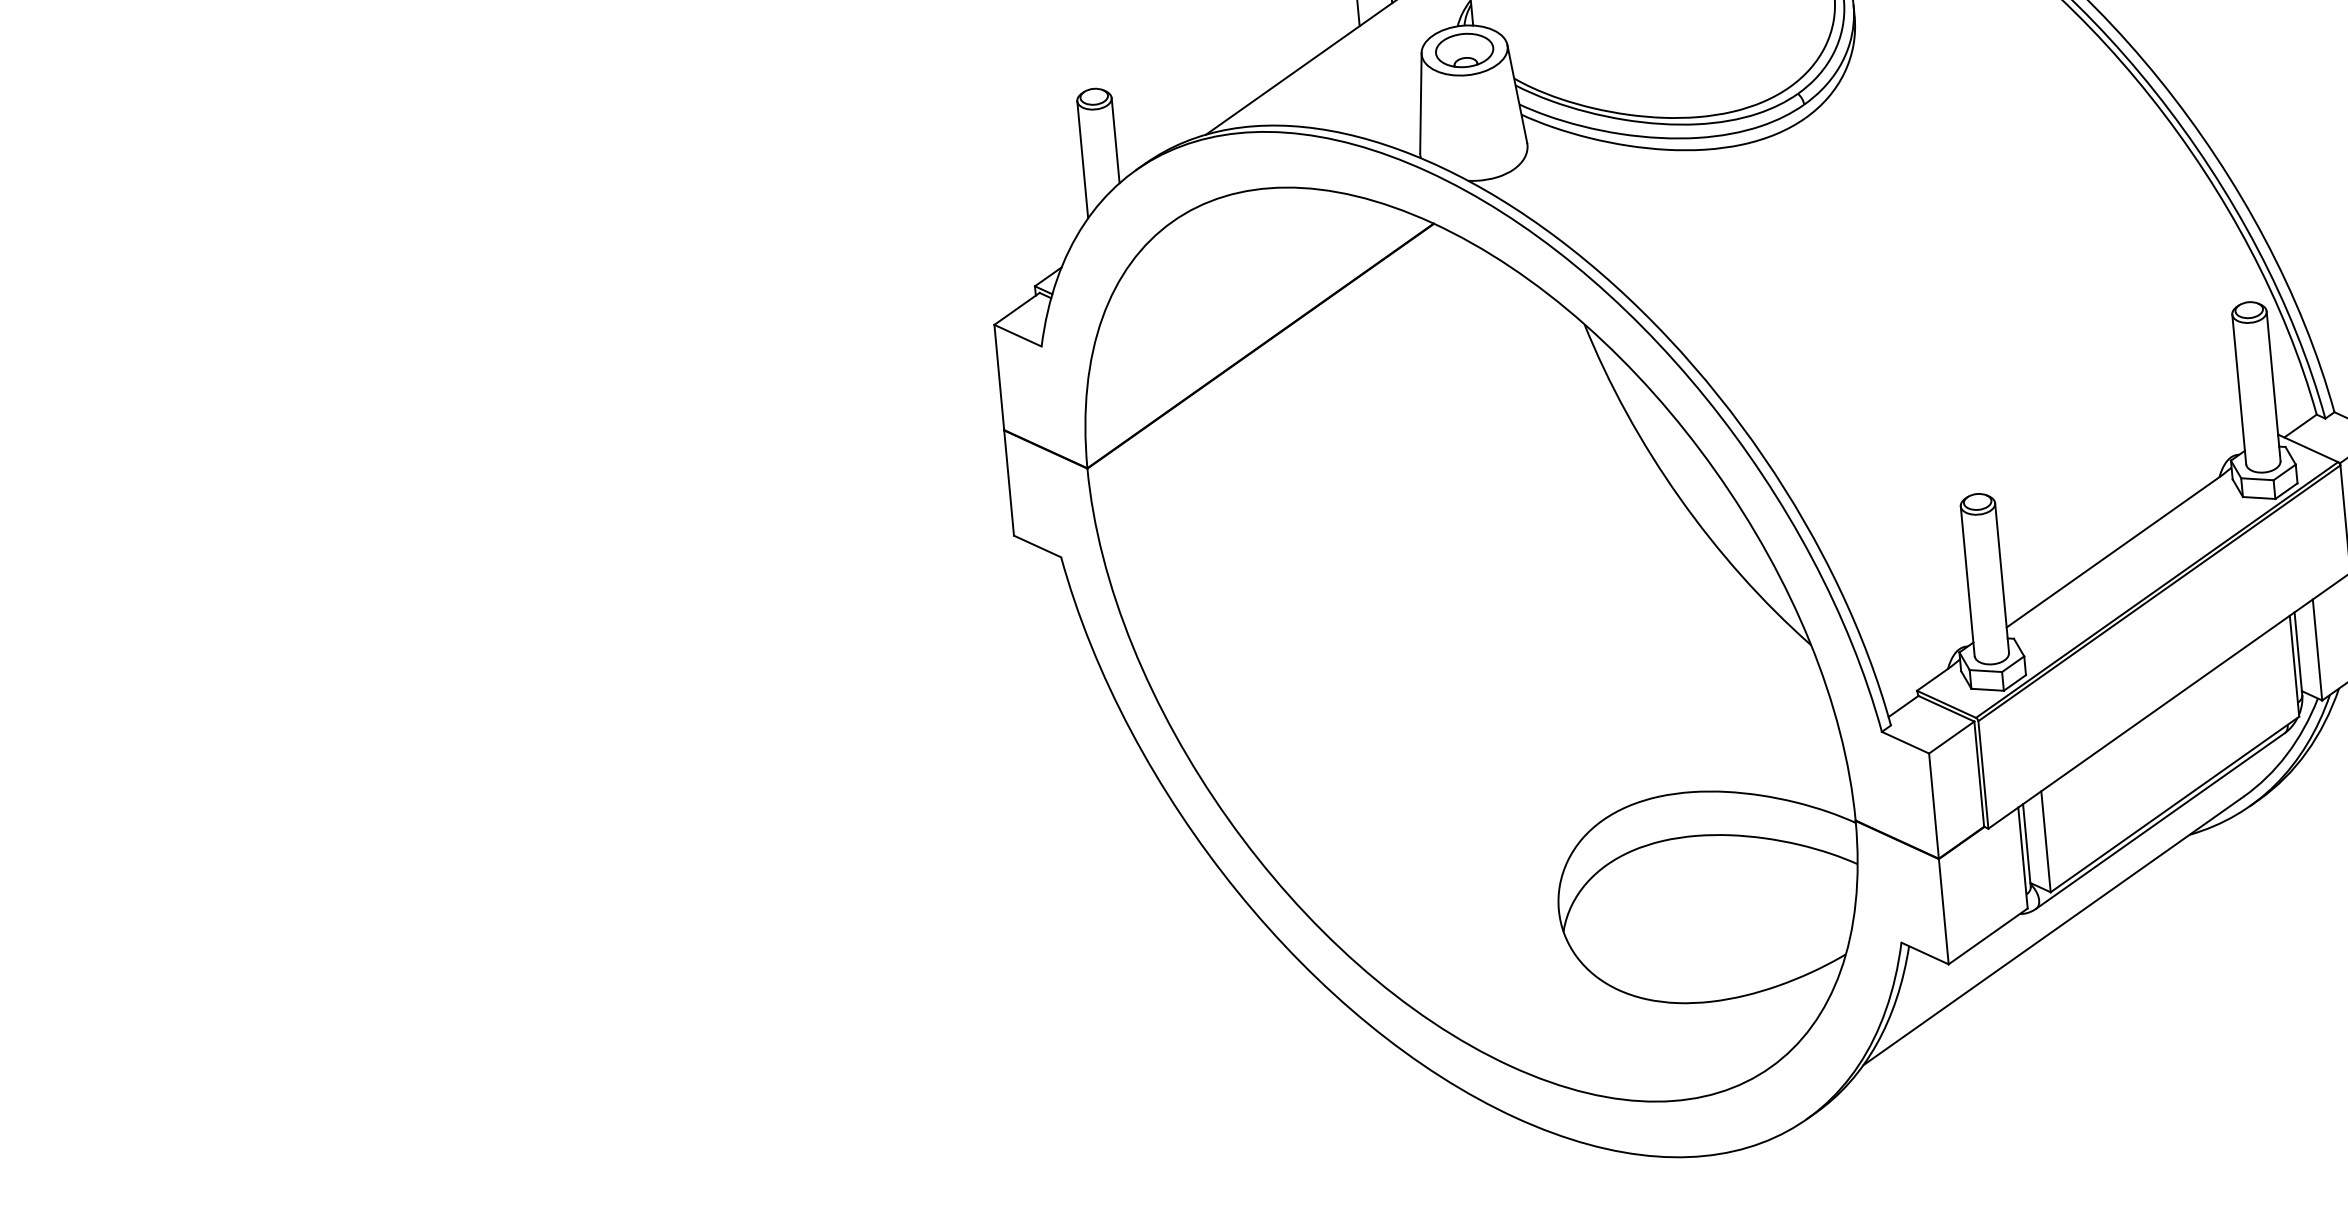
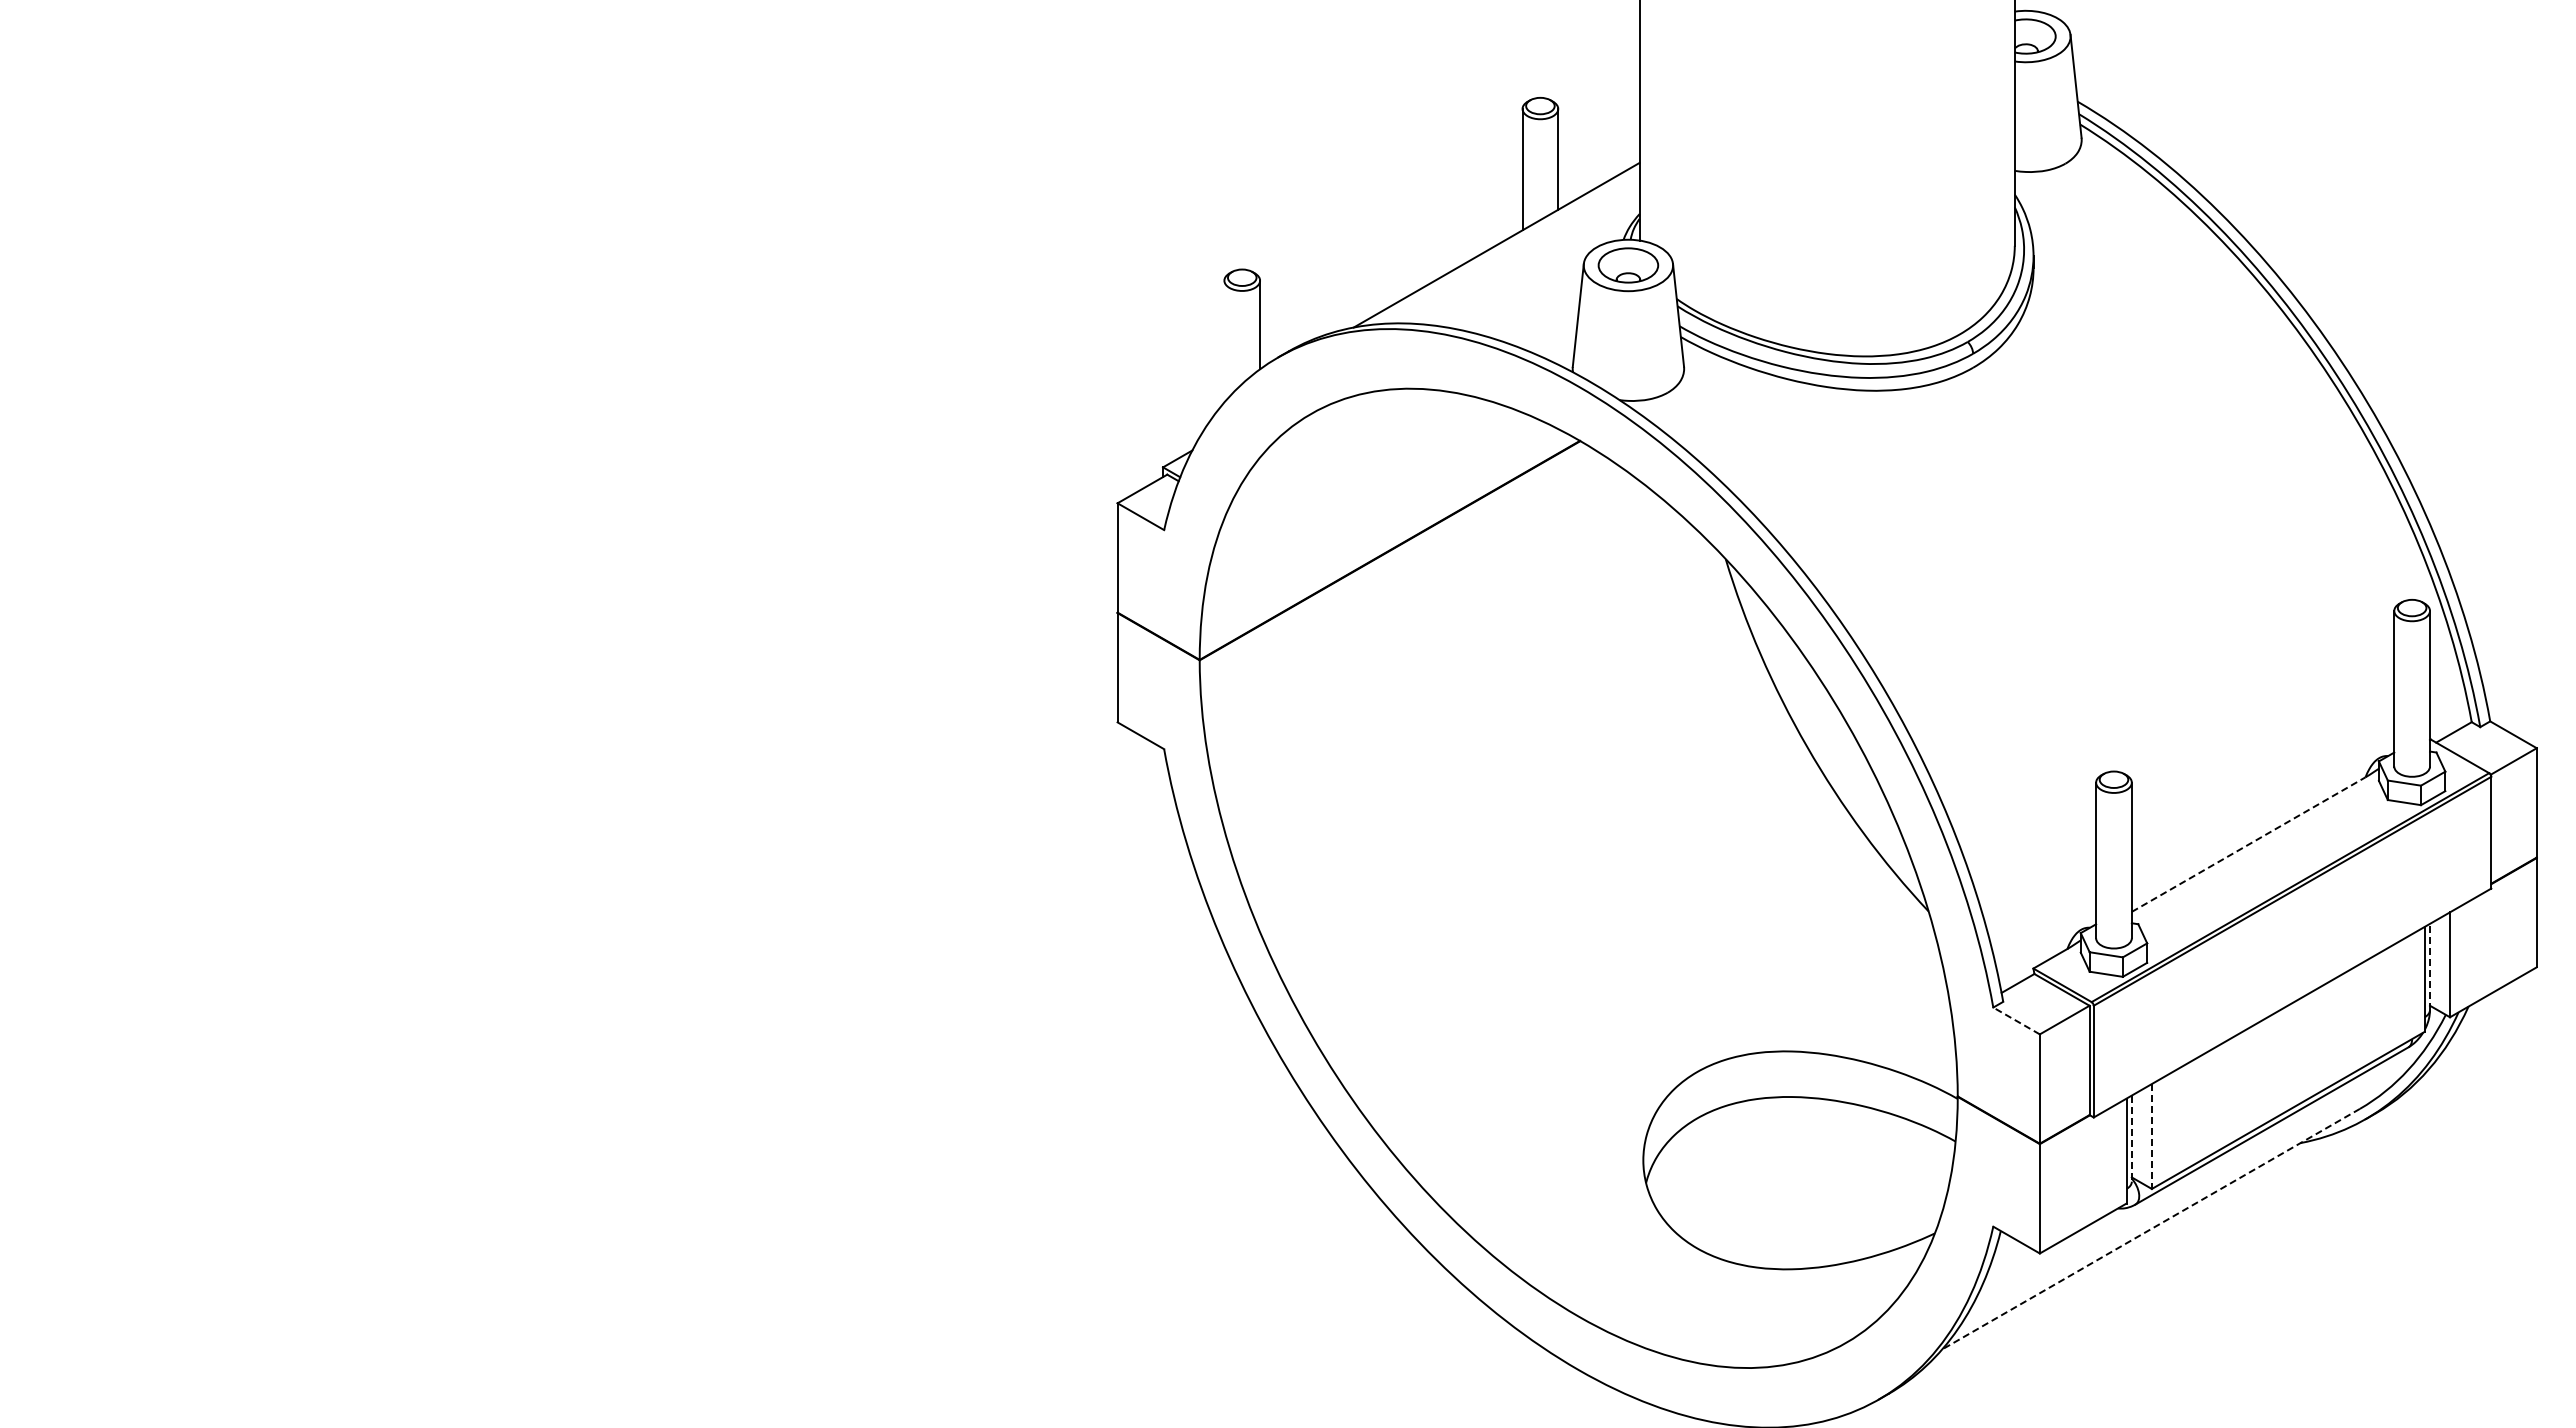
line: (1082, 159) -> (1224, 341), removed
line: (2112, 552) -> (2248, 844), solid -> dashed
line: (2298, 653) -> (2430, 966), solid -> dashed
line: (1905, 742) -> (2016, 1020), solid -> dashed
line: (2045, 842) -> (2151, 1137), solid -> dashed
line: (2026, 846) -> (2131, 1139), solid -> dashed
line: (2053, 931) -> (2151, 1229), solid -> dashed

